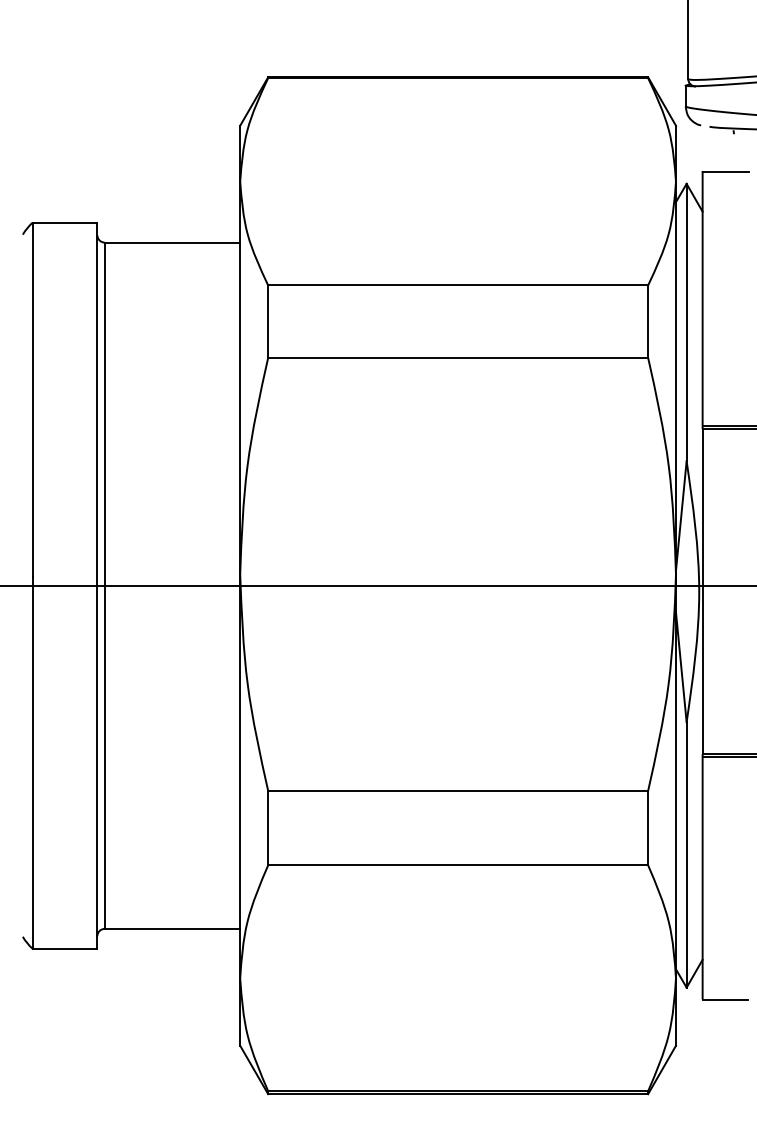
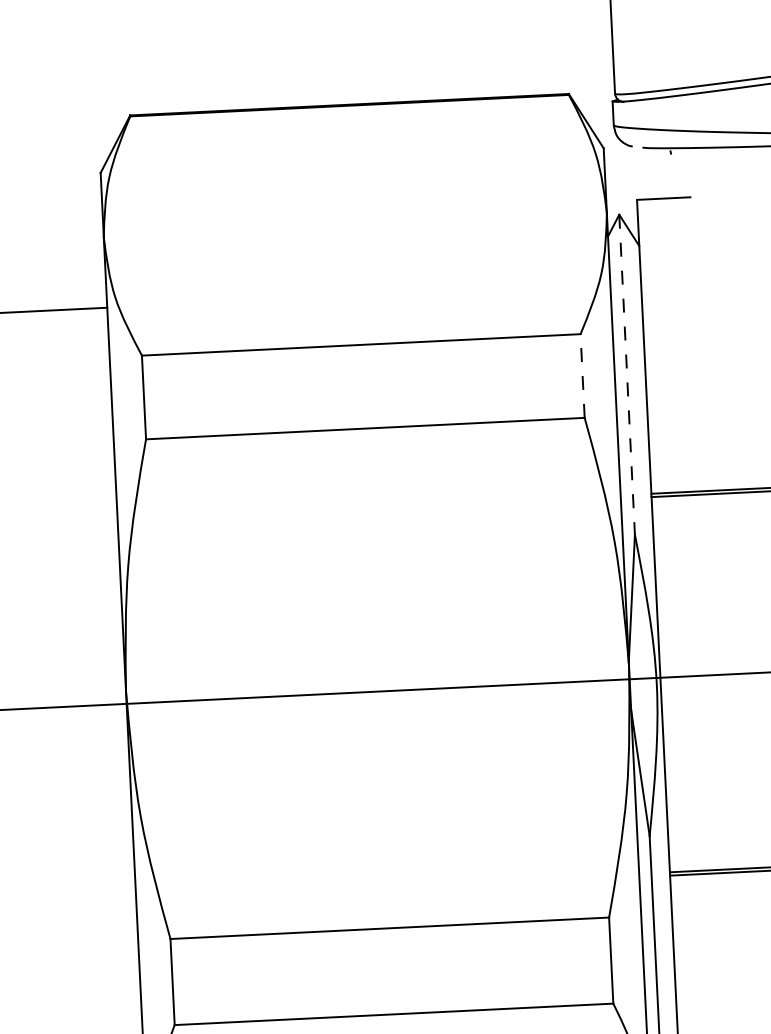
line: (648, 321) -> (583, 375), solid -> dashed
line: (686, 322) -> (626, 374), solid -> dashed

